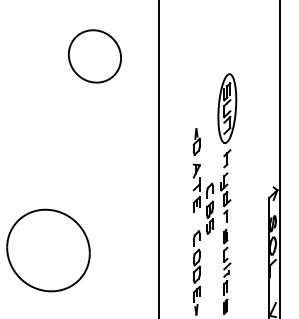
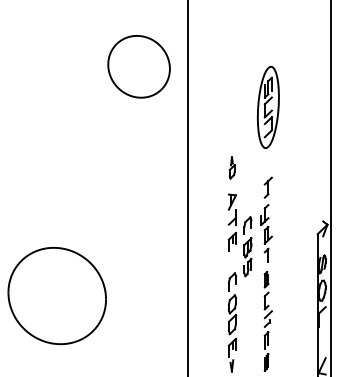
part: (94, 56) -> (138, 66), moved
part: (226, 108) -> (267, 107), moved
part: (196, 141) -> (231, 167), size x0.7

